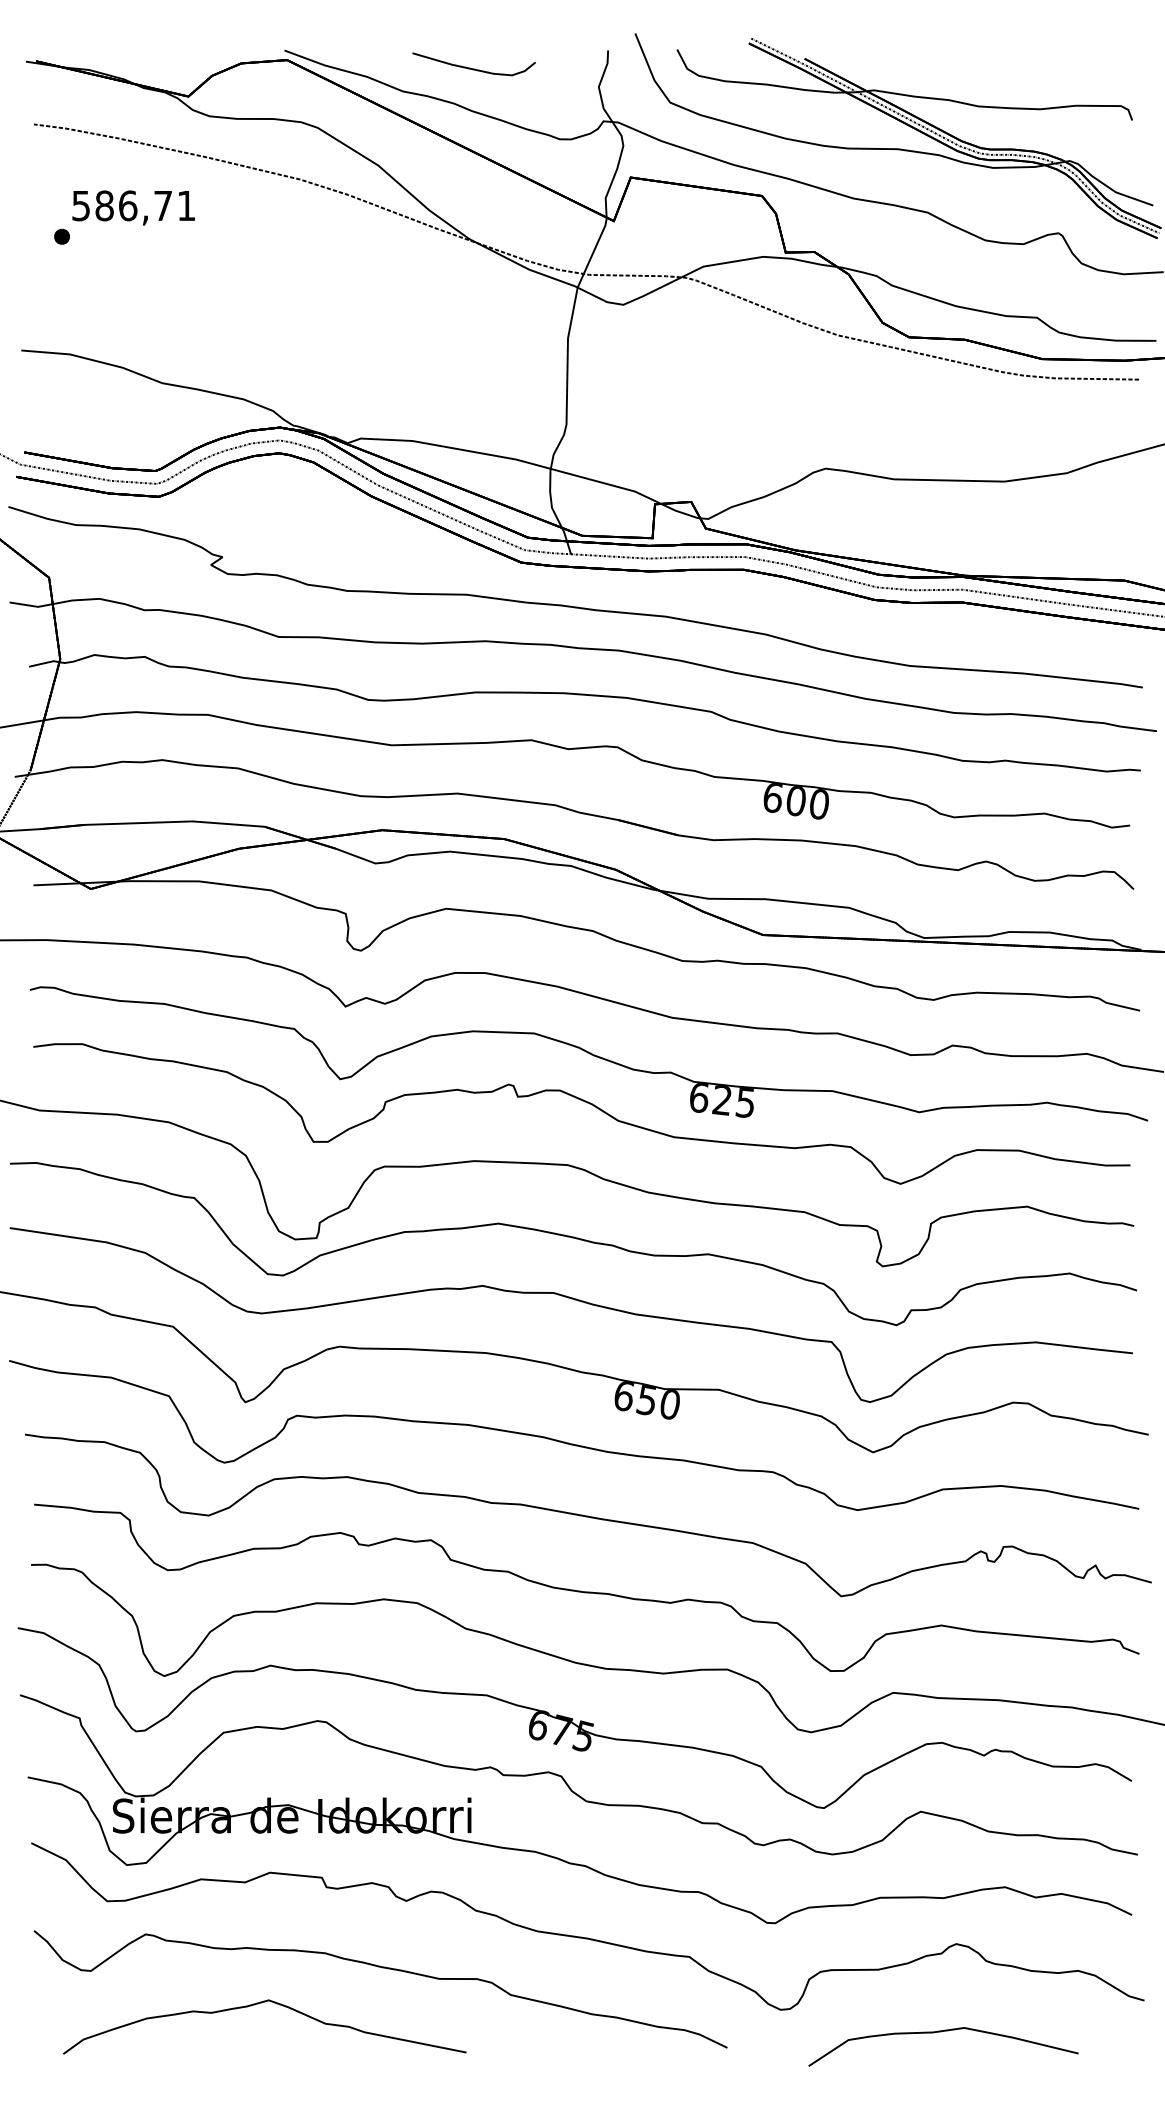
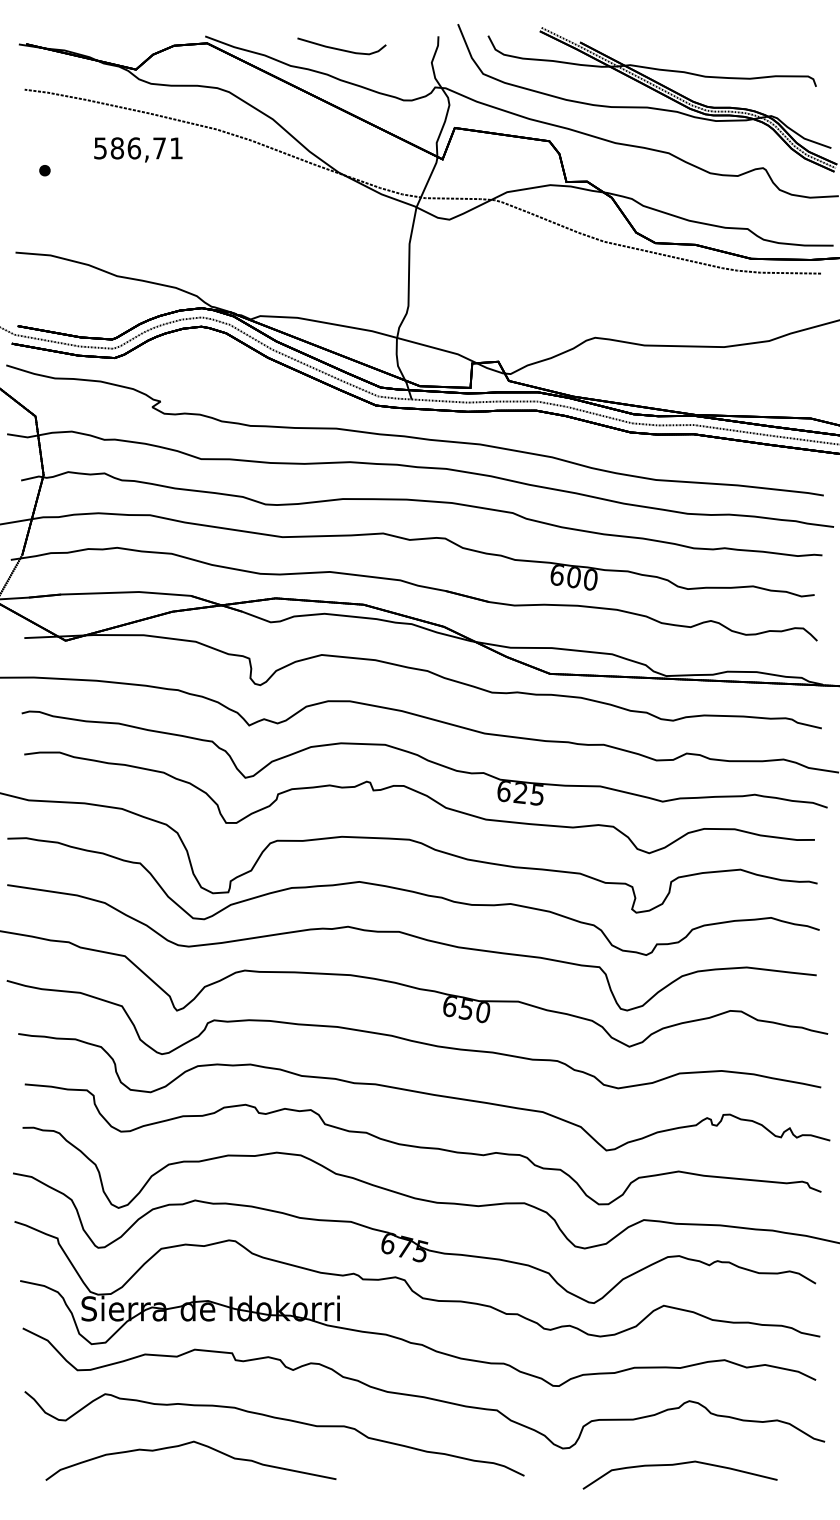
text: (133, 207) -> (138, 149), moved

